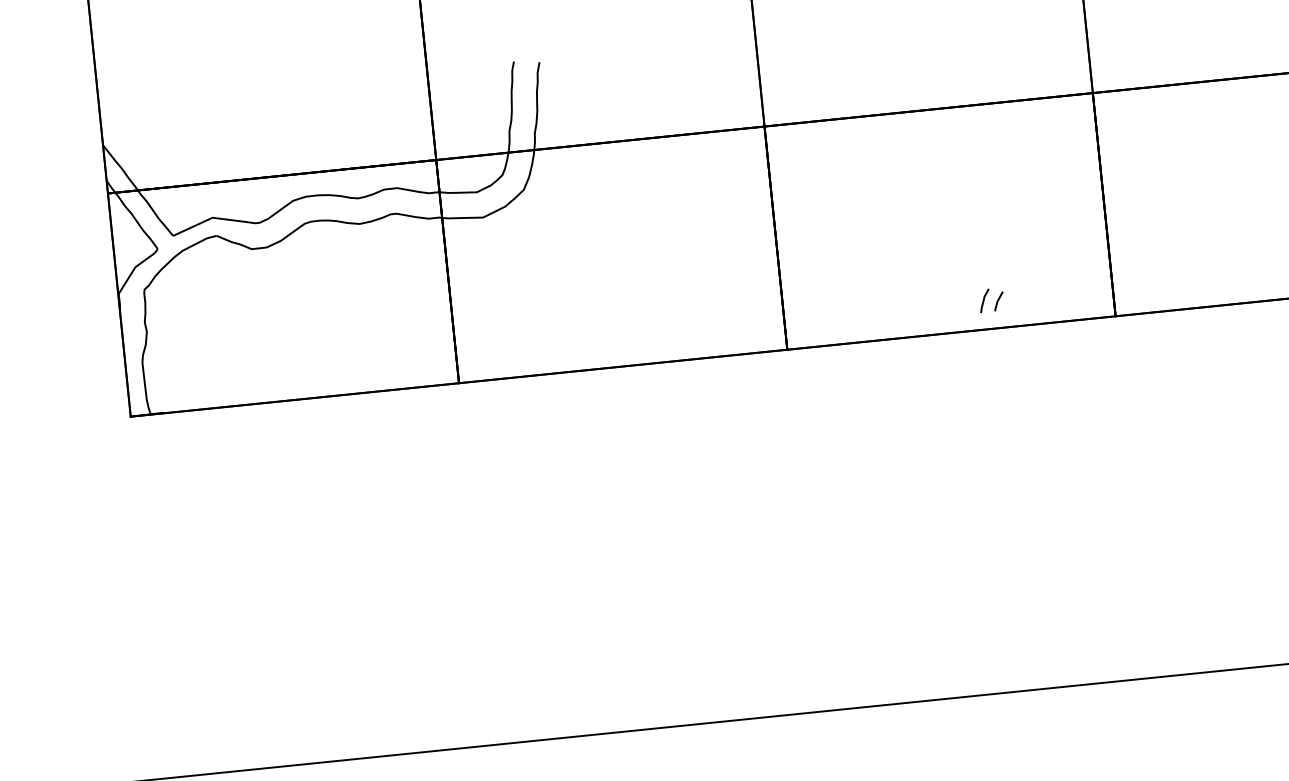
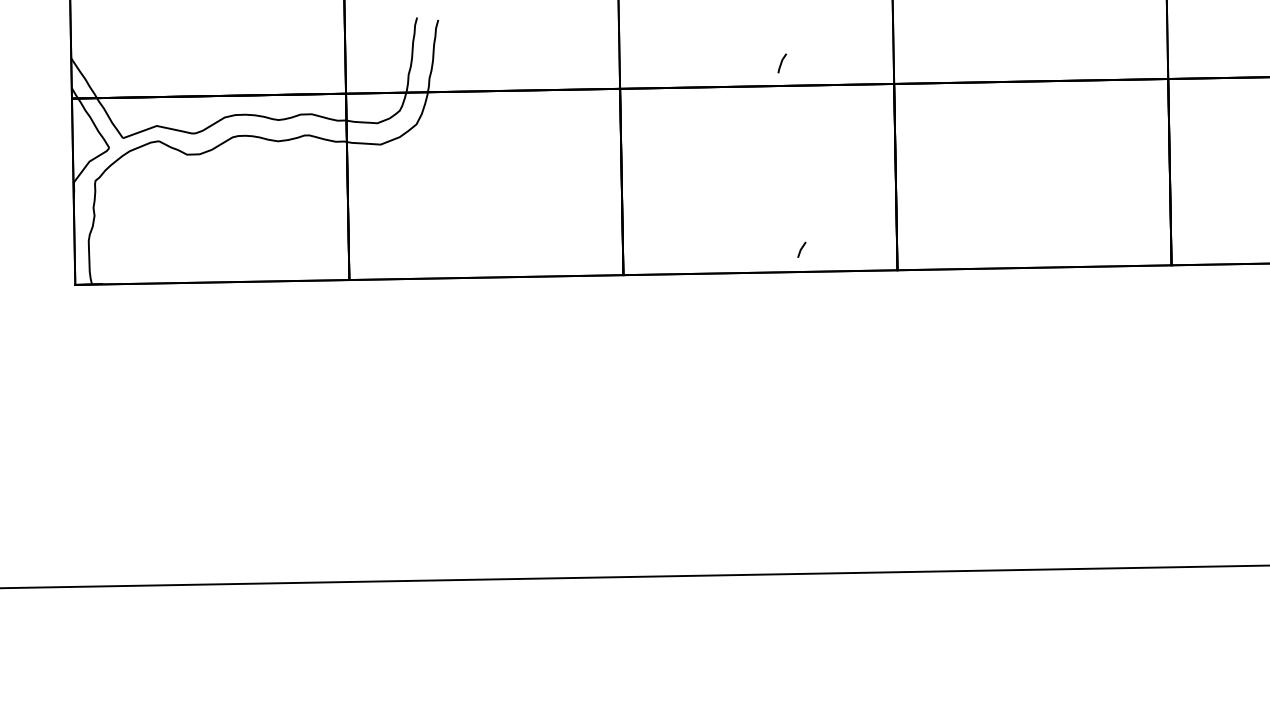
line: (983, 301) -> (781, 63), moved

